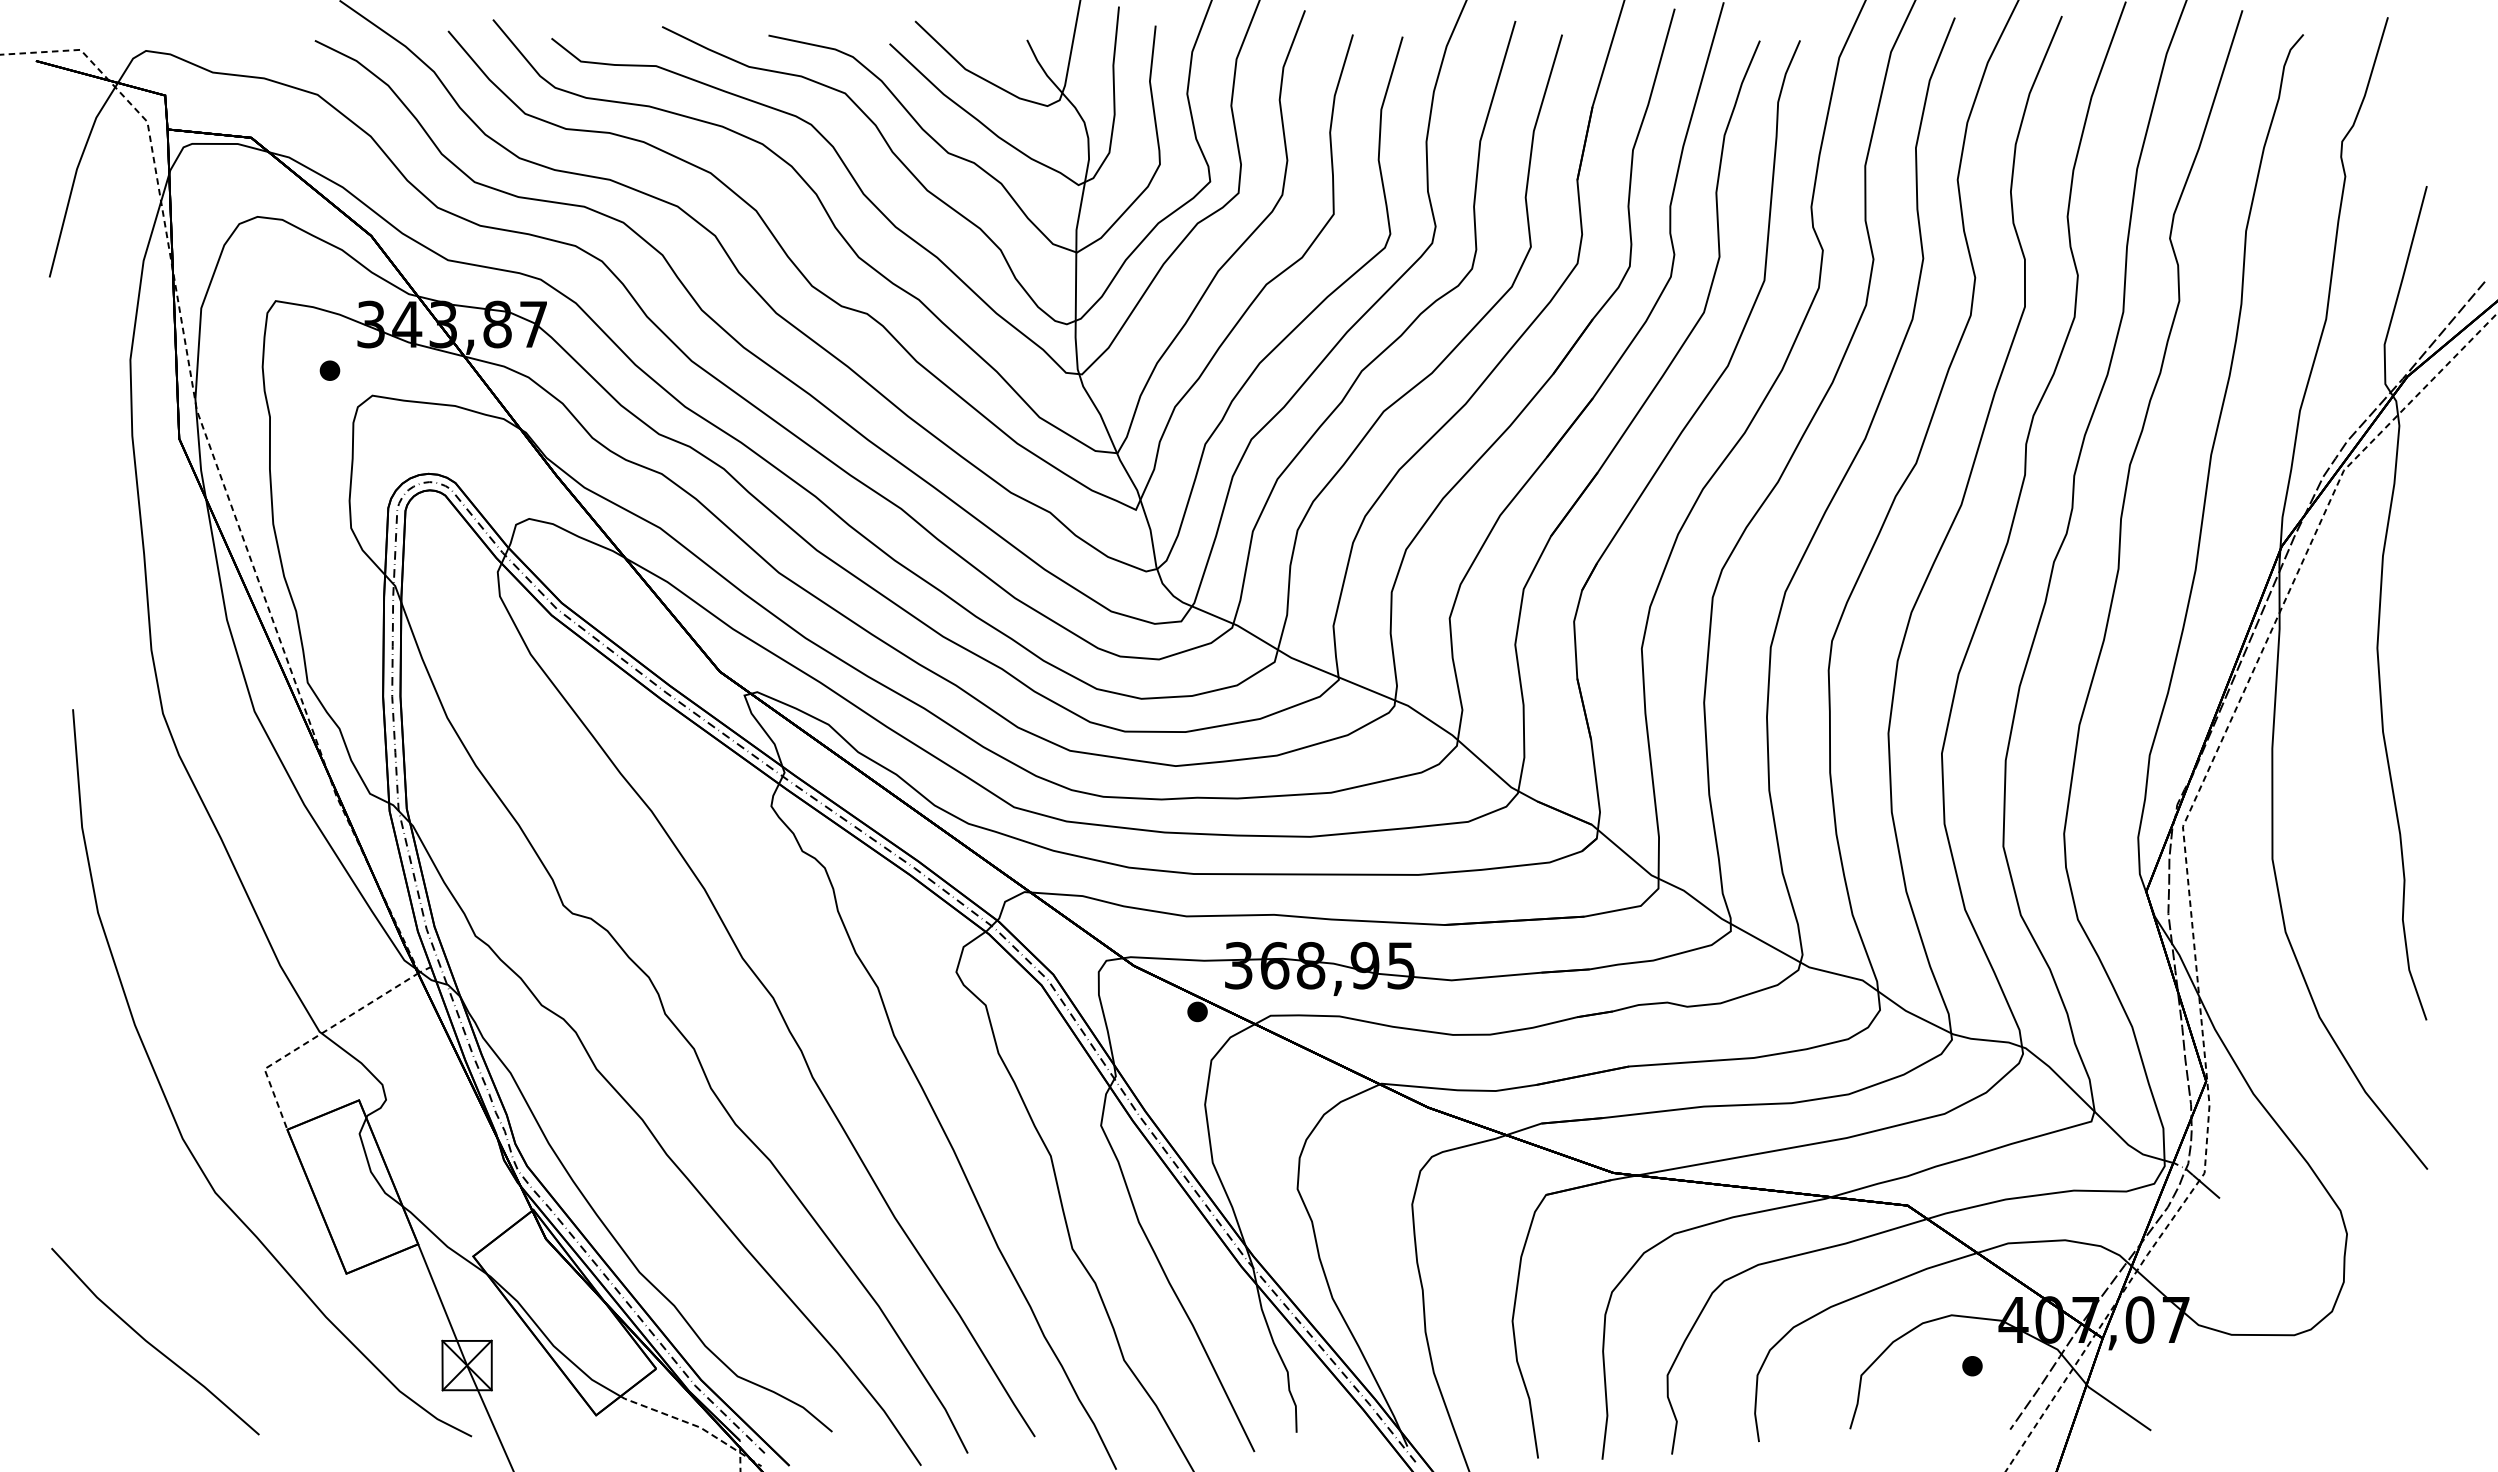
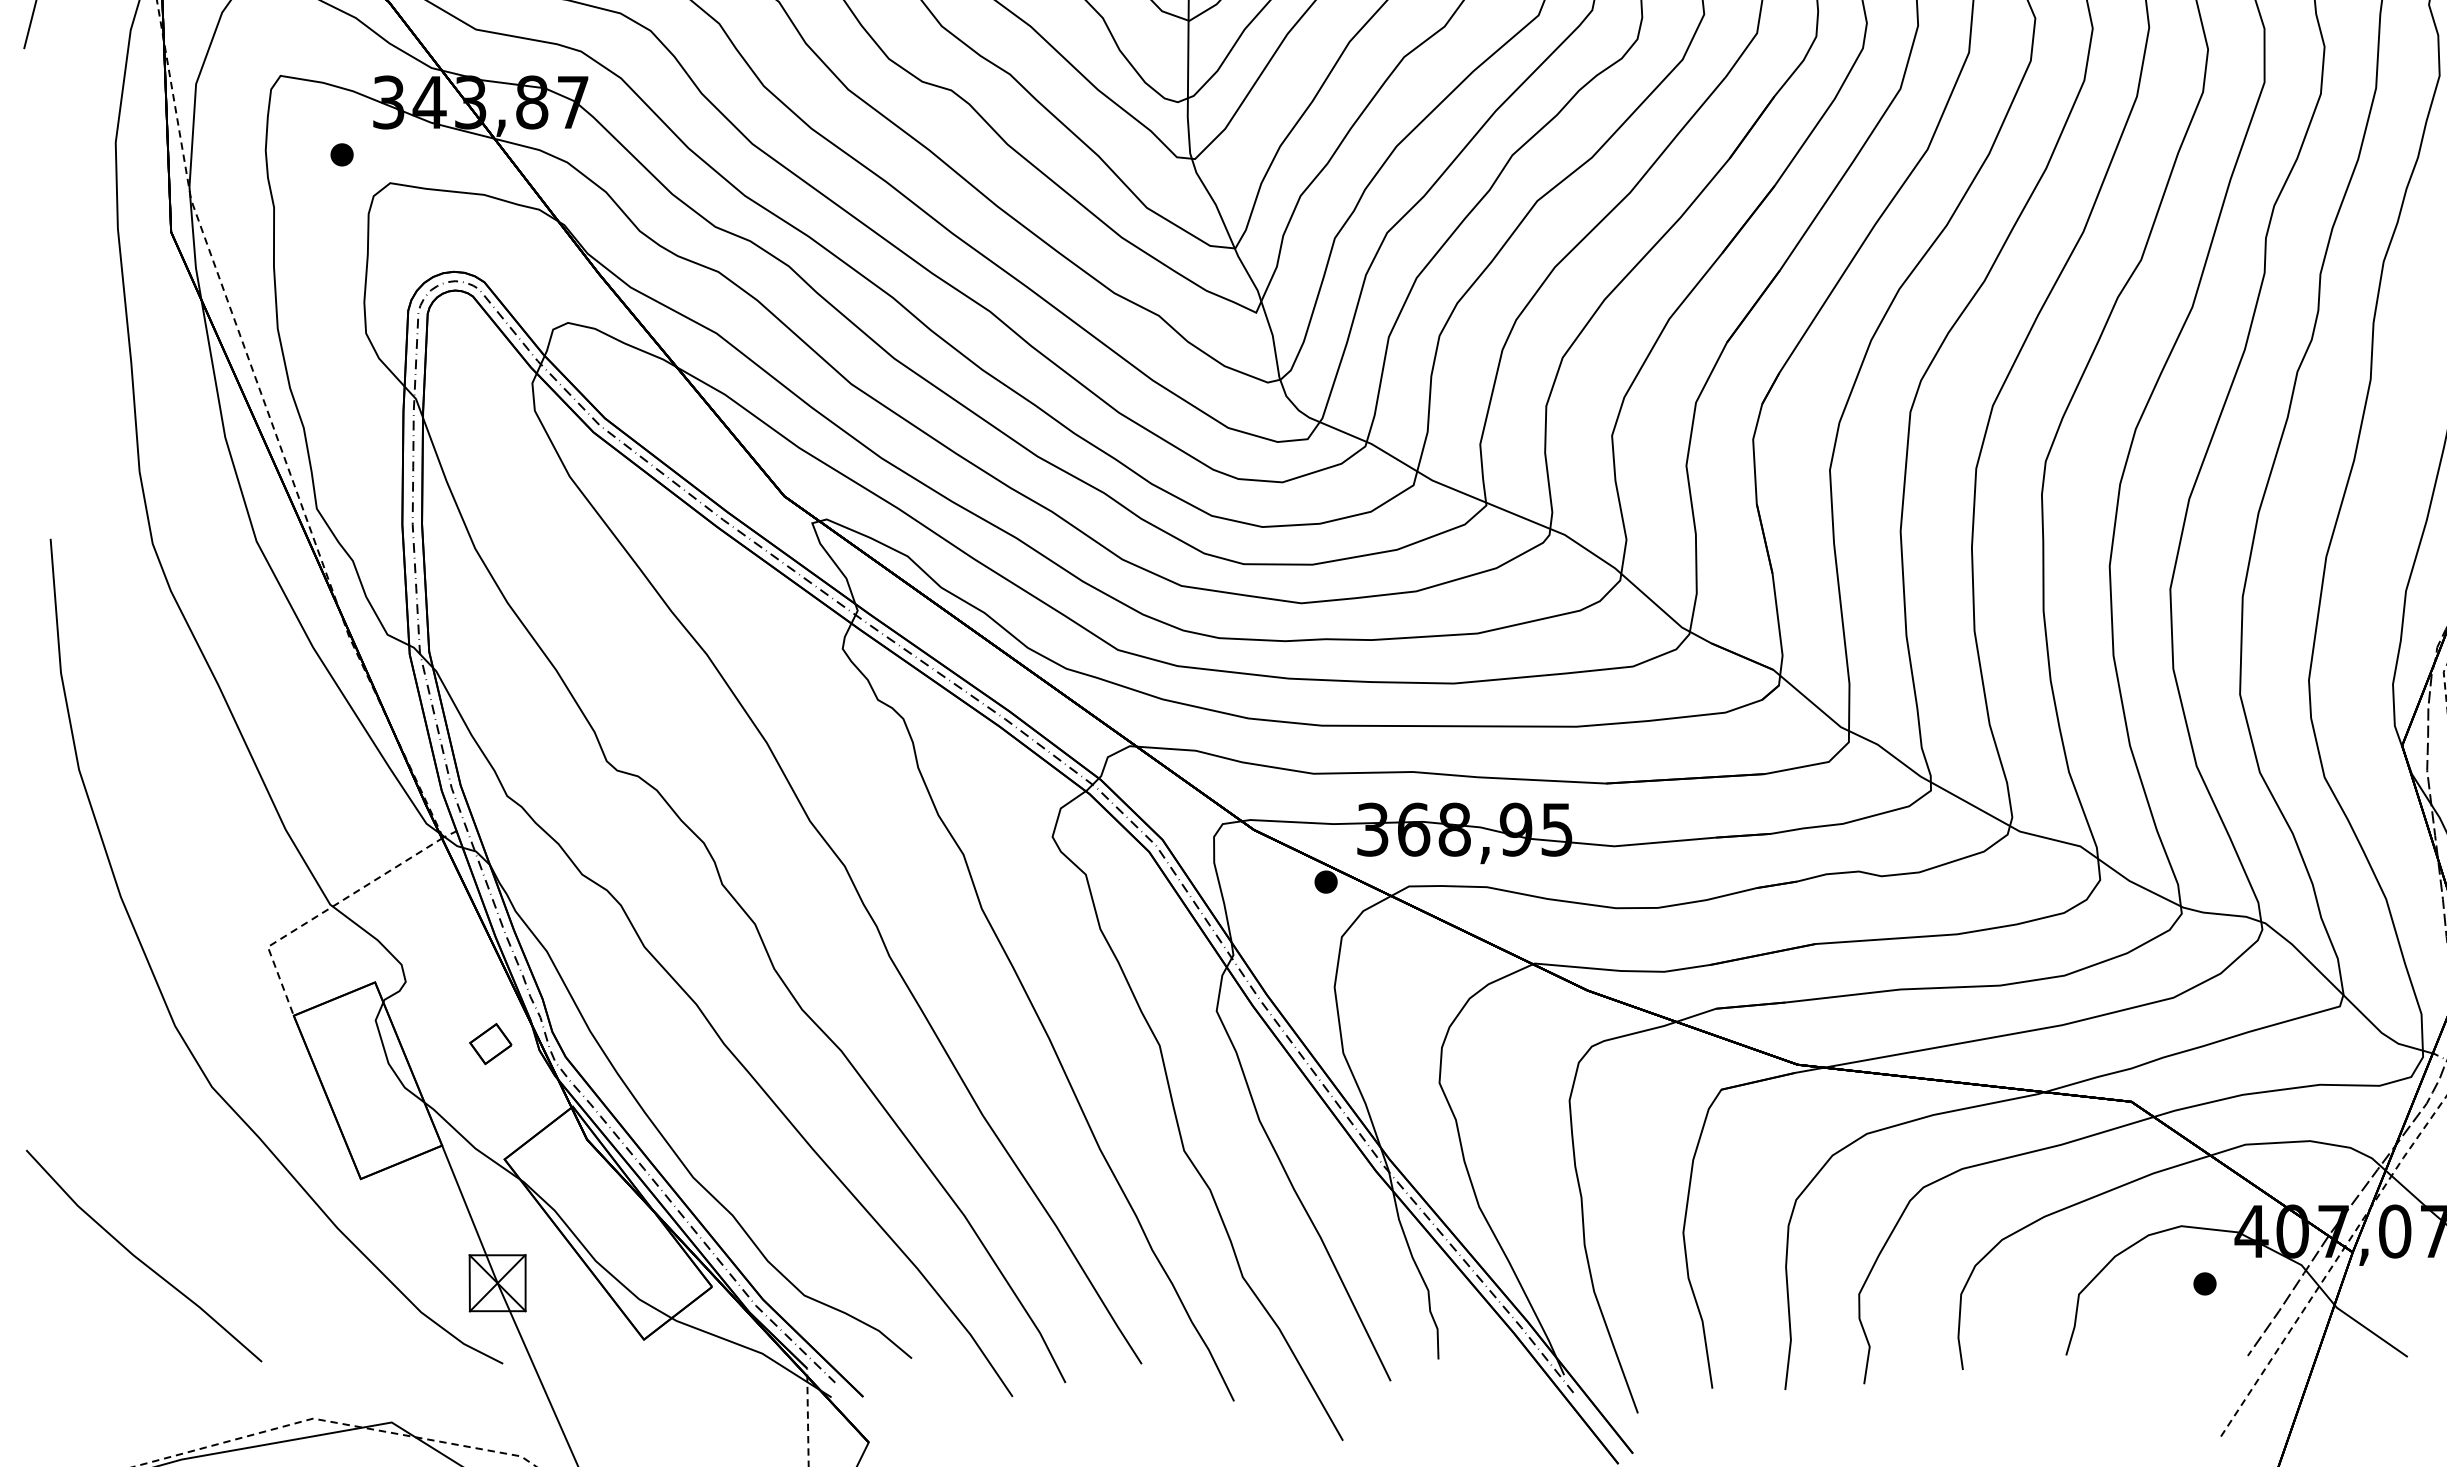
part: (460, 1154) -> (490, 1043), added
line: (694, 1425) -> (755, 1351), dashed -> solid

